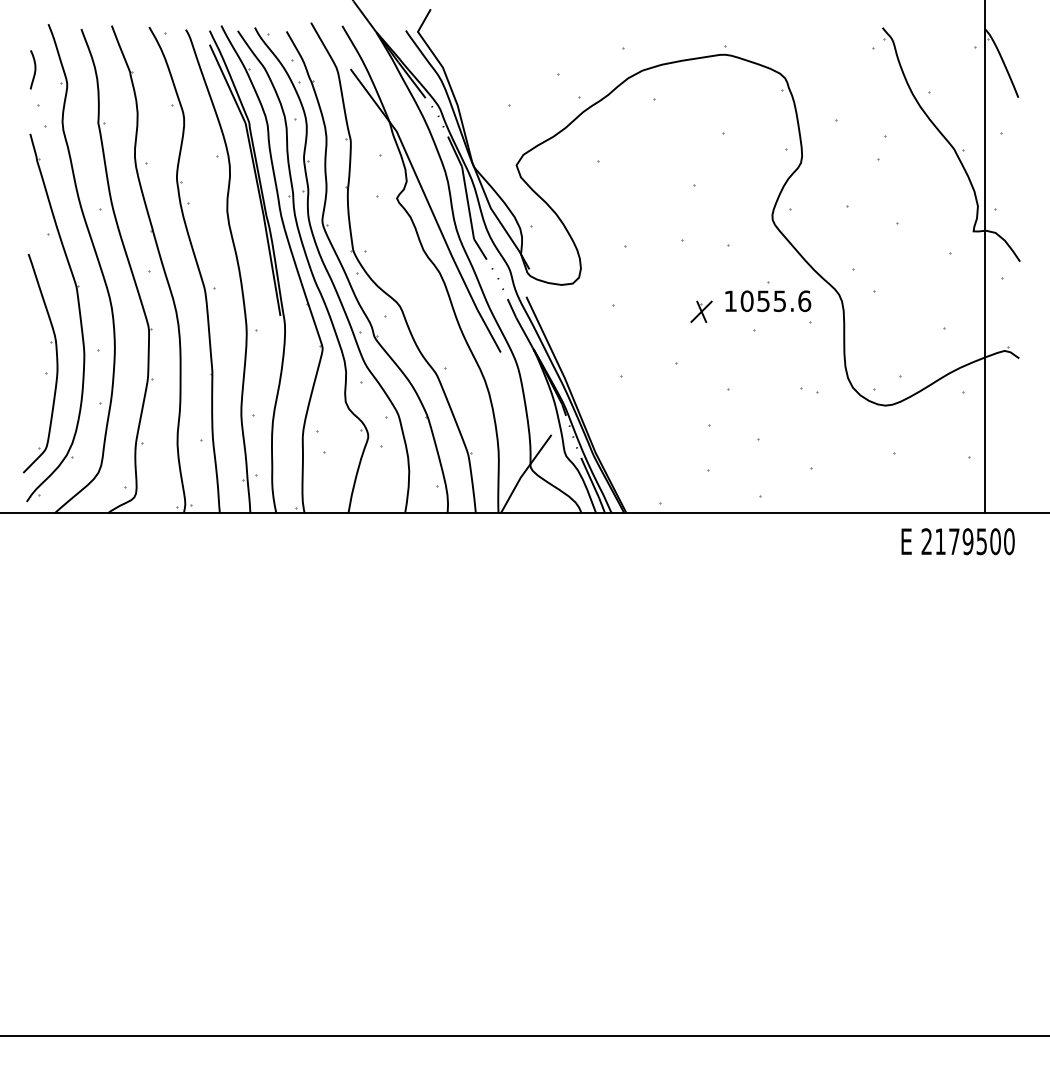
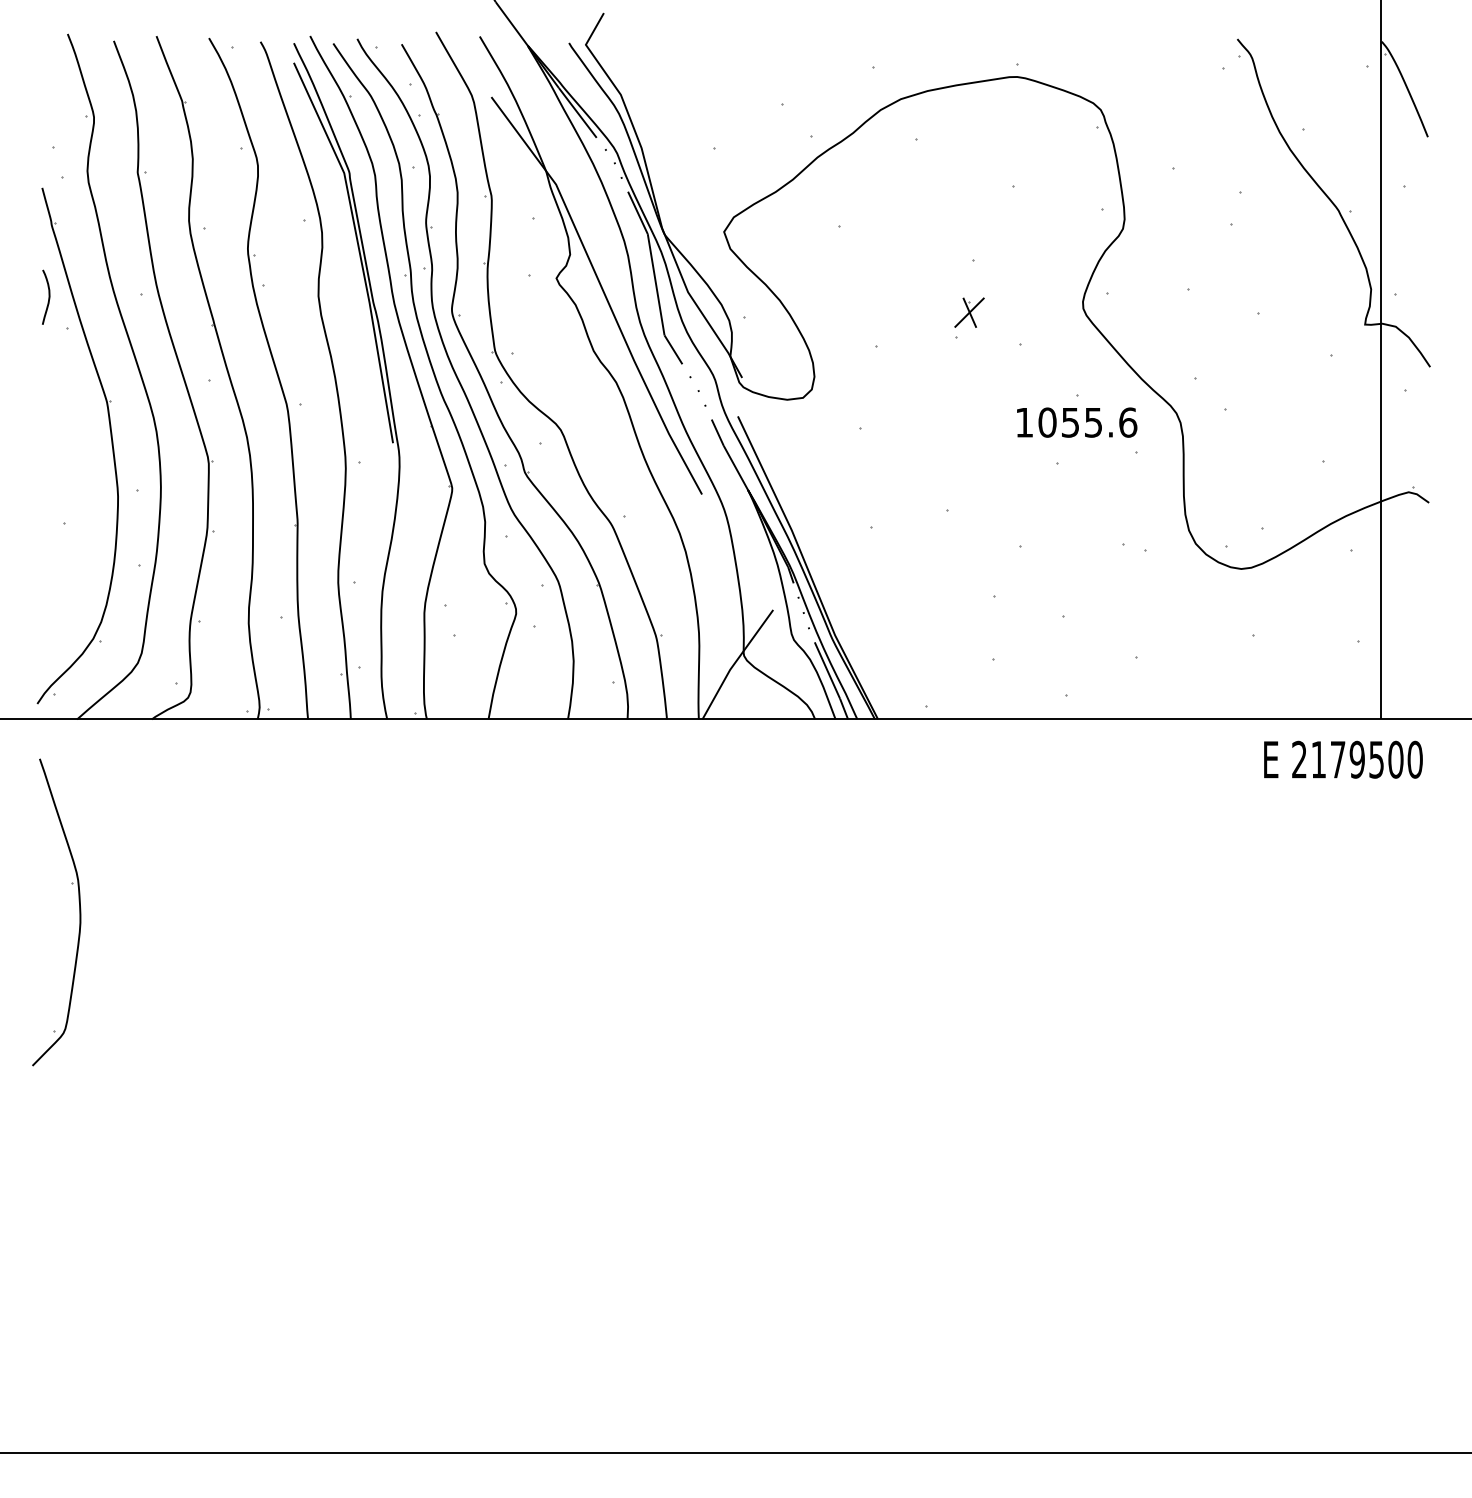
curve: (34, 69) -> (48, 296), moved
part: (701, 311) -> (969, 312), moved
part: (56, 363) -> (79, 912), moved

